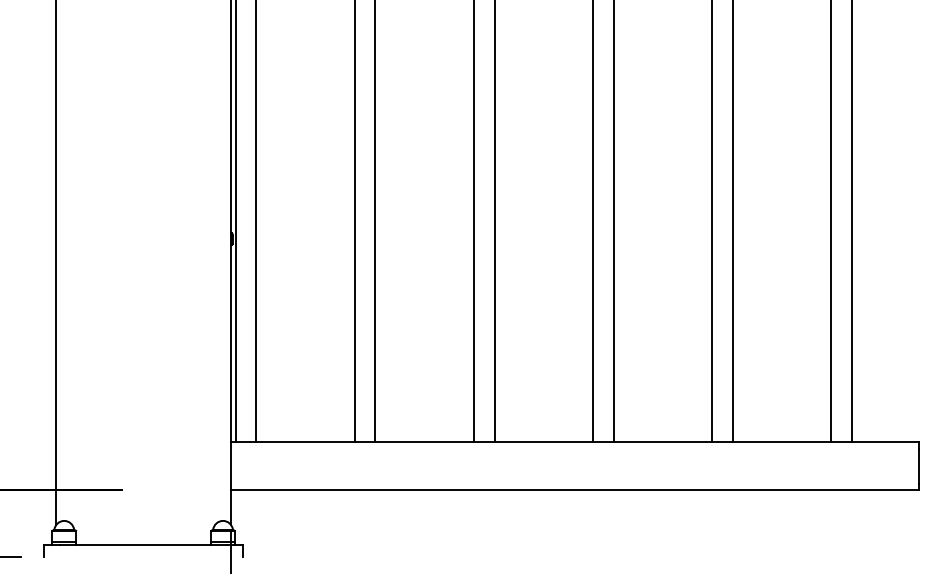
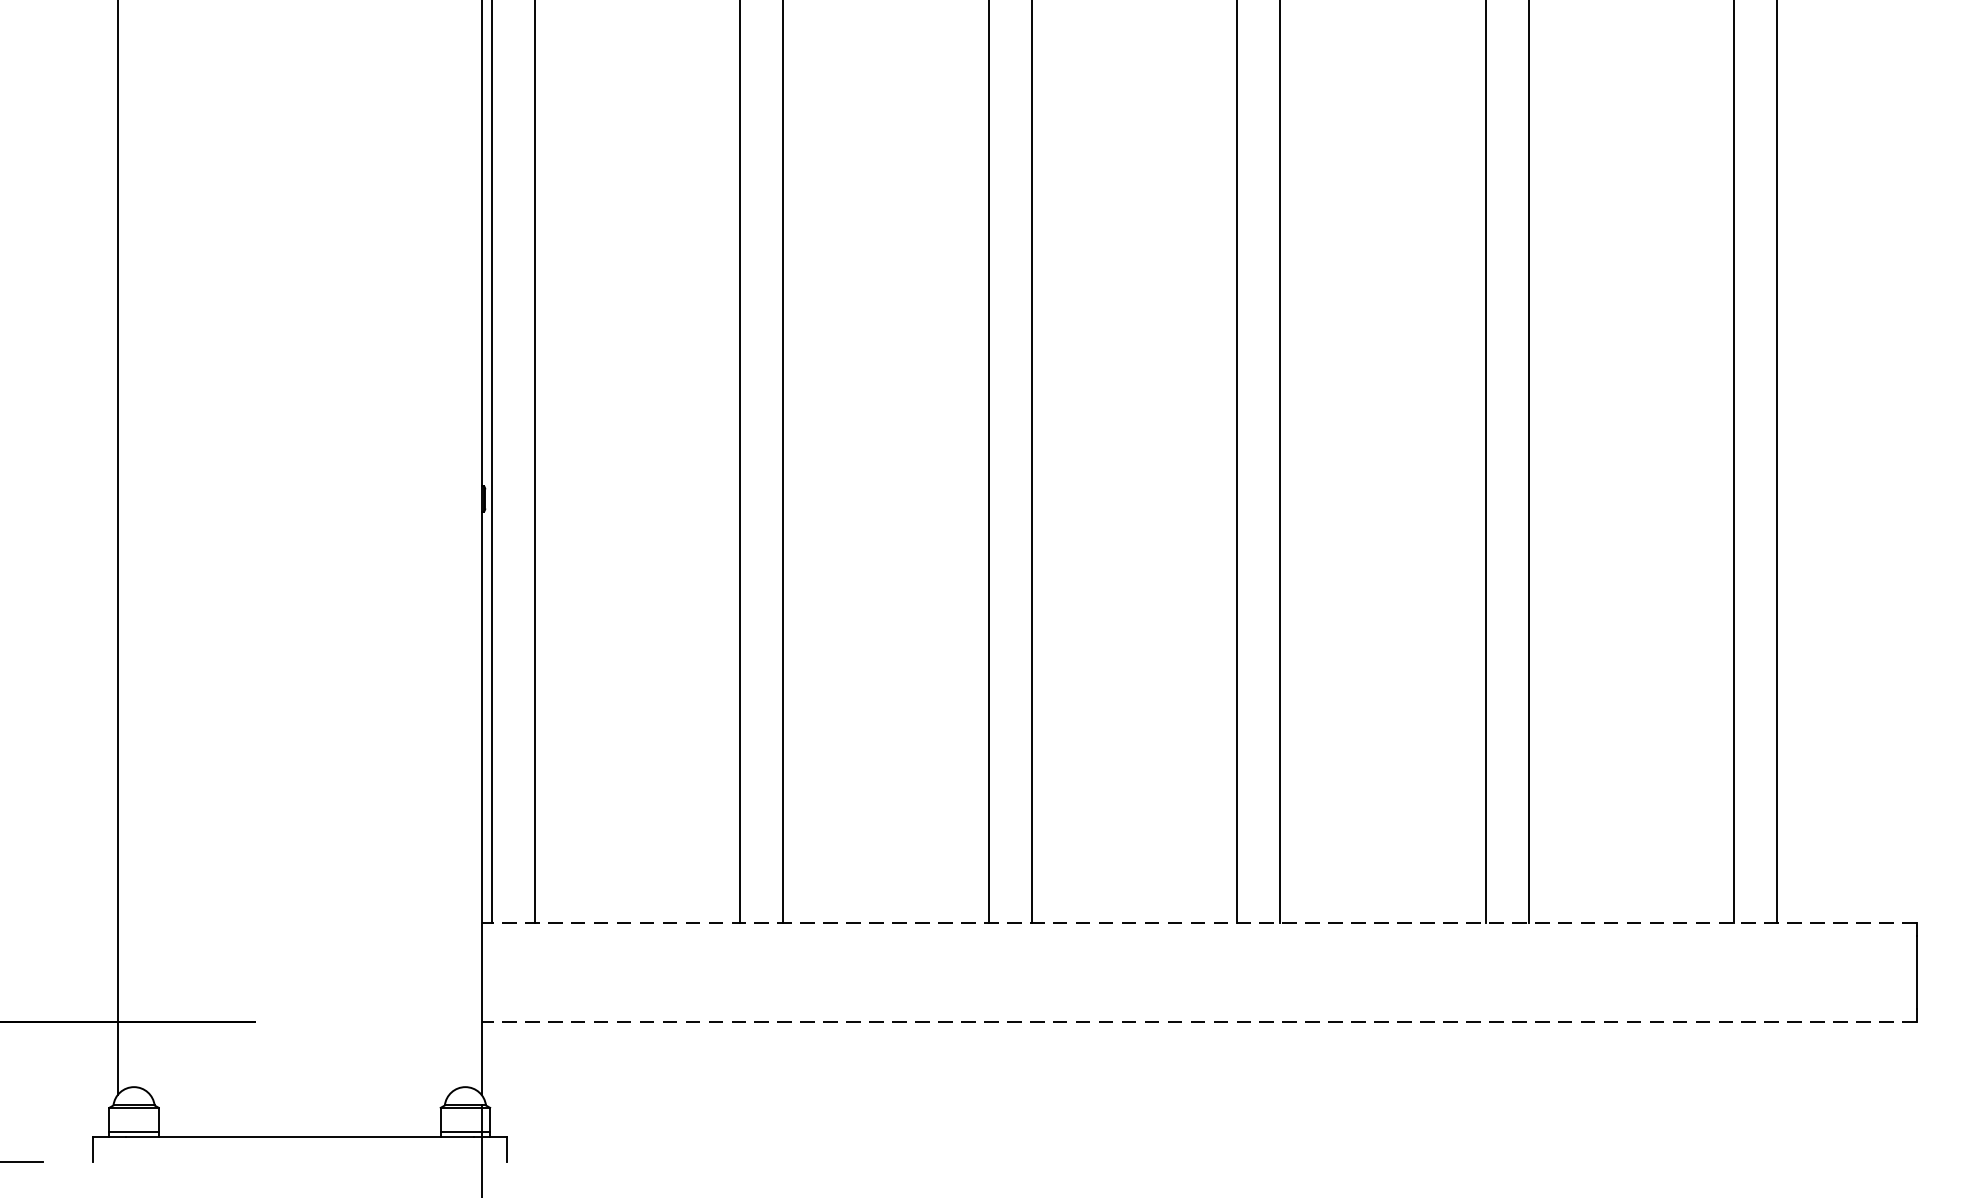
line: (574, 442) -> (1198, 923), solid -> dashed
line: (574, 489) -> (1198, 1021), solid -> dashed

